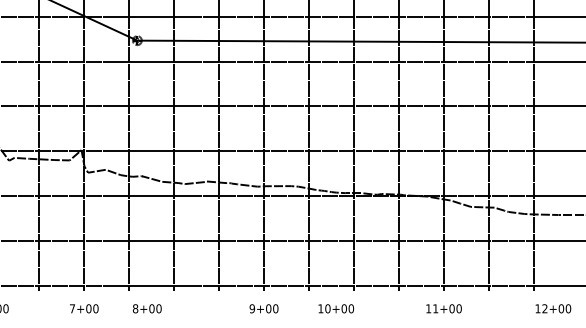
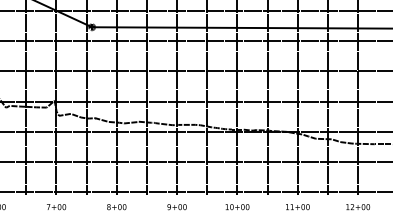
text: (146, 309) -> (116, 207), moved
text: (336, 309) -> (237, 207), moved
text: (552, 309) -> (357, 207), moved

